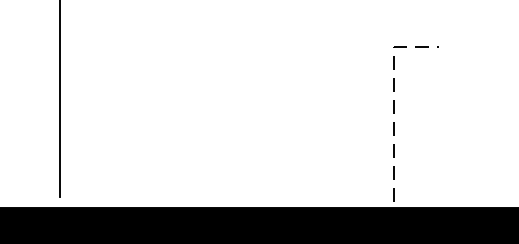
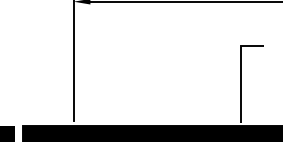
line: (394, 100) -> (241, 72), dashed -> solid

